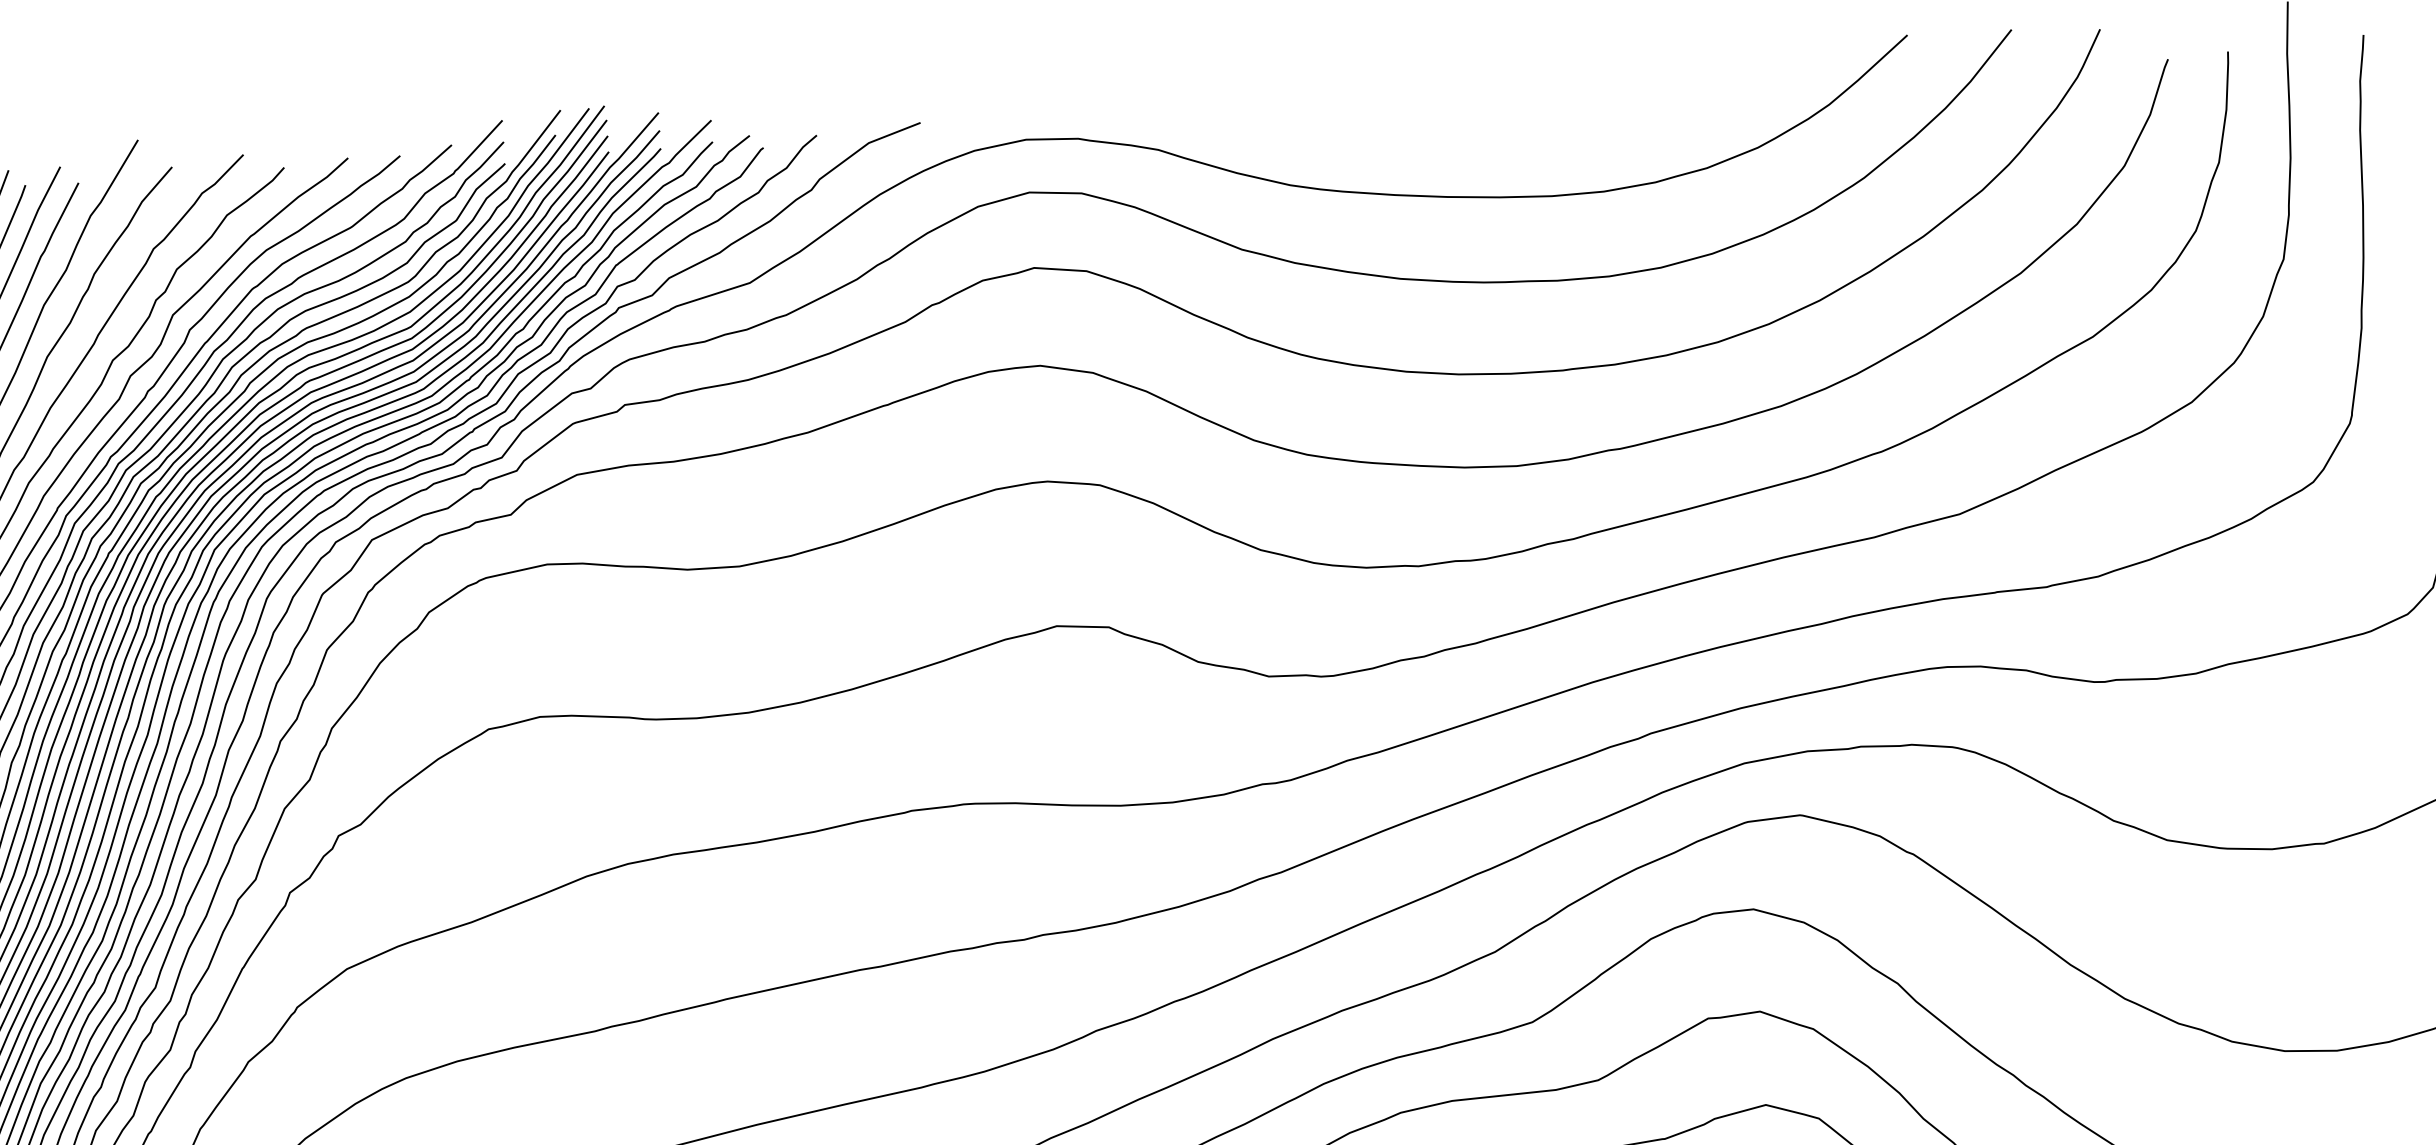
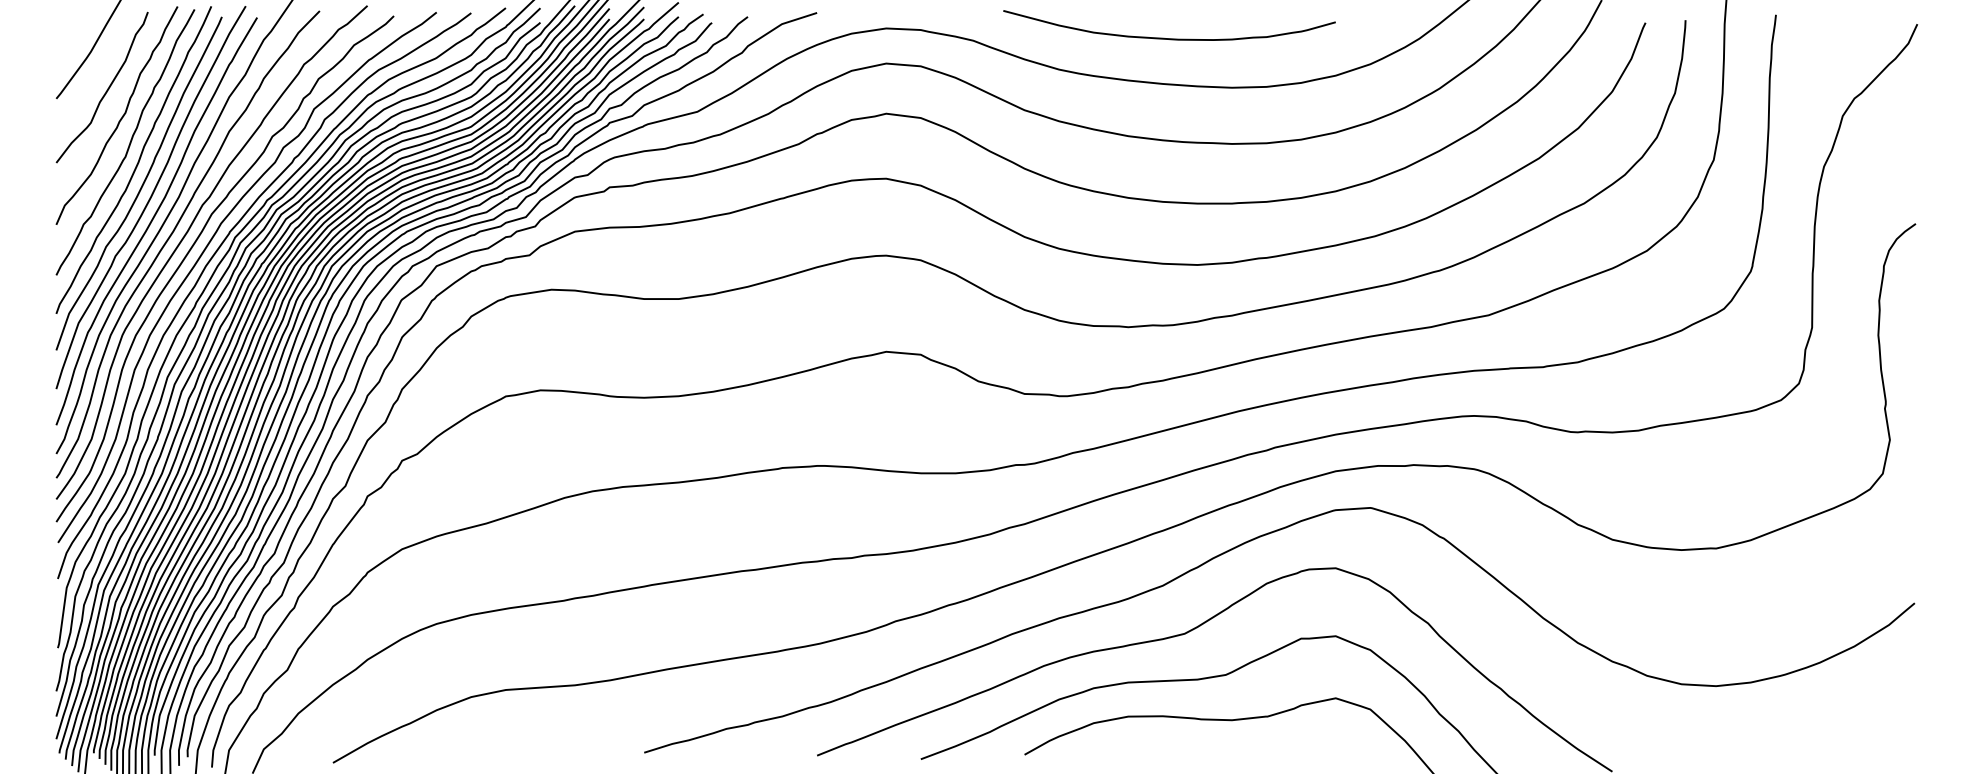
curve: (1445, 126) -> (1164, 37), added

